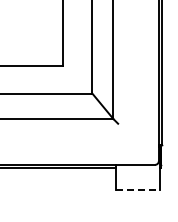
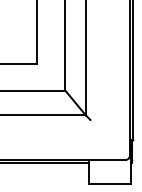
line: (138, 189) -> (110, 183), dashed -> solid

